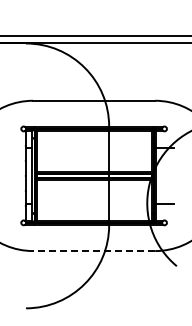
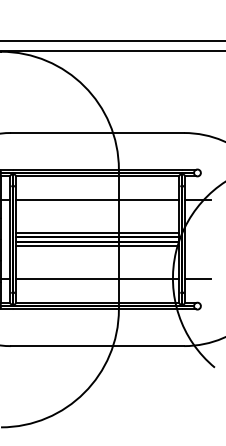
line: (93, 147) -> (96, 199), added
line: (93, 204) -> (96, 280), added
line: (93, 251) -> (96, 346), dashed -> solid

